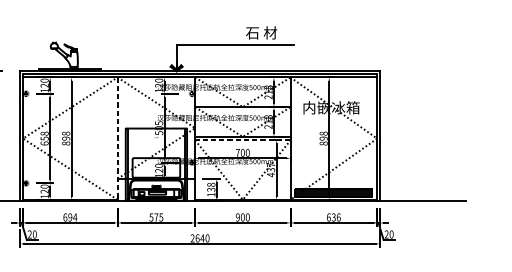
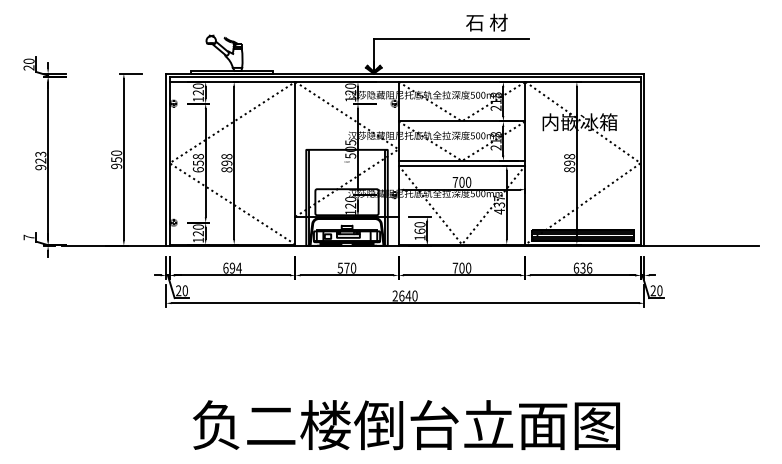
line: (117, 138) -> (295, 163), dashed -> solid
line: (242, 140) -> (461, 165), dashed -> solid
text: (210, 187) -> (419, 228), 138 -> 160
text: (161, 216) -> (353, 267), 575 -> 570
text: (237, 216) -> (455, 267), 900 -> 700

